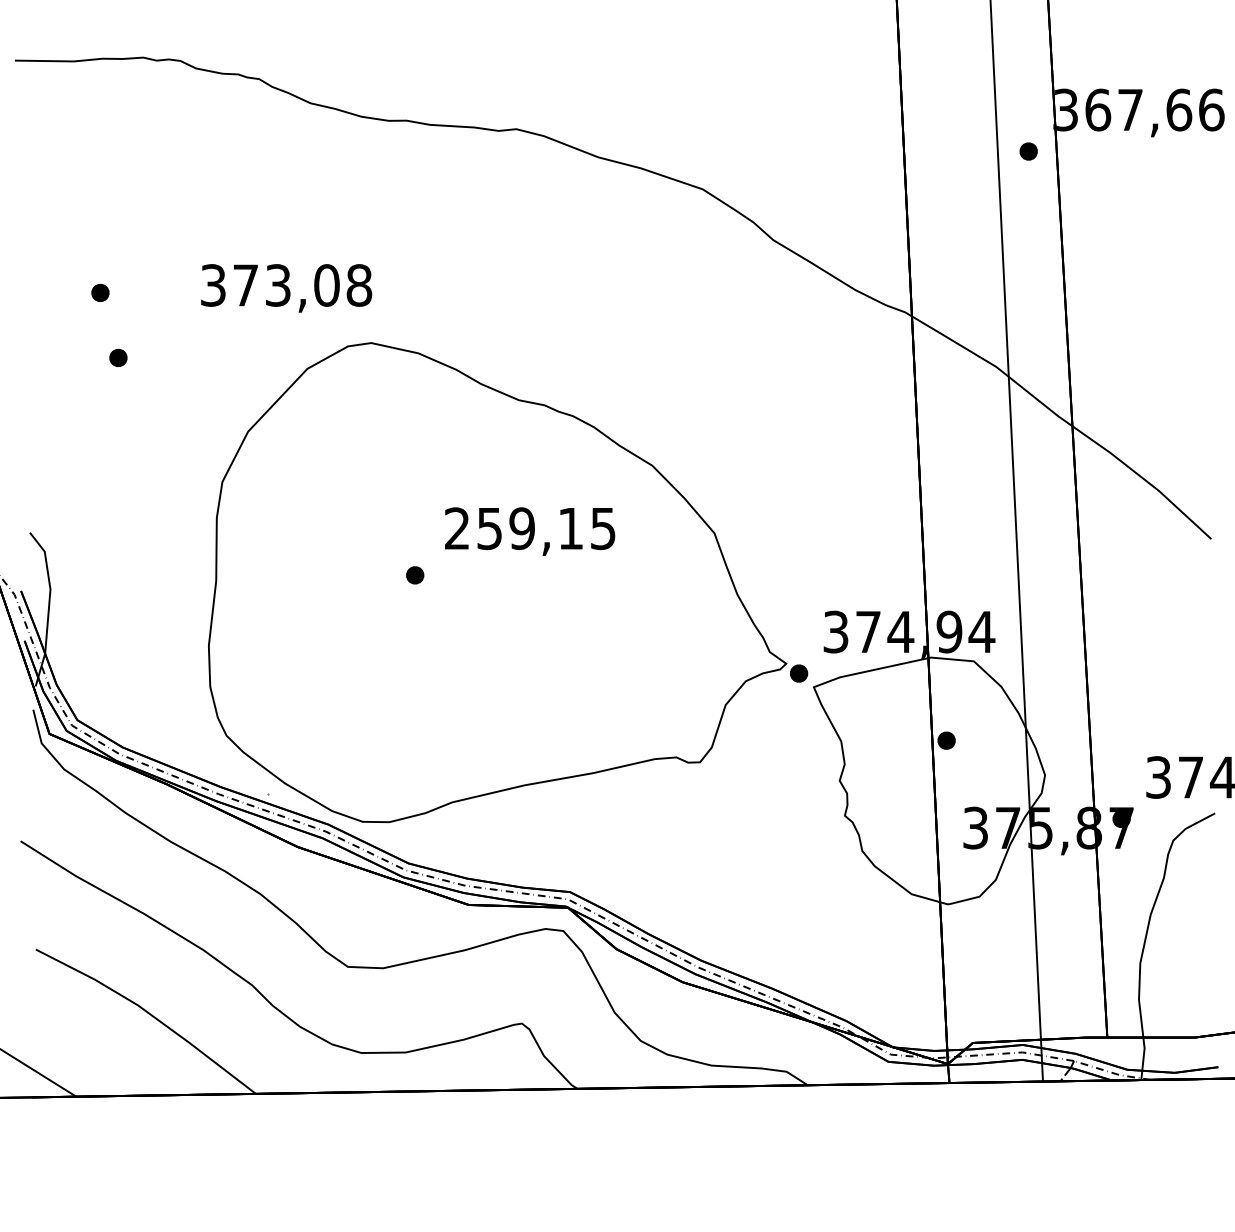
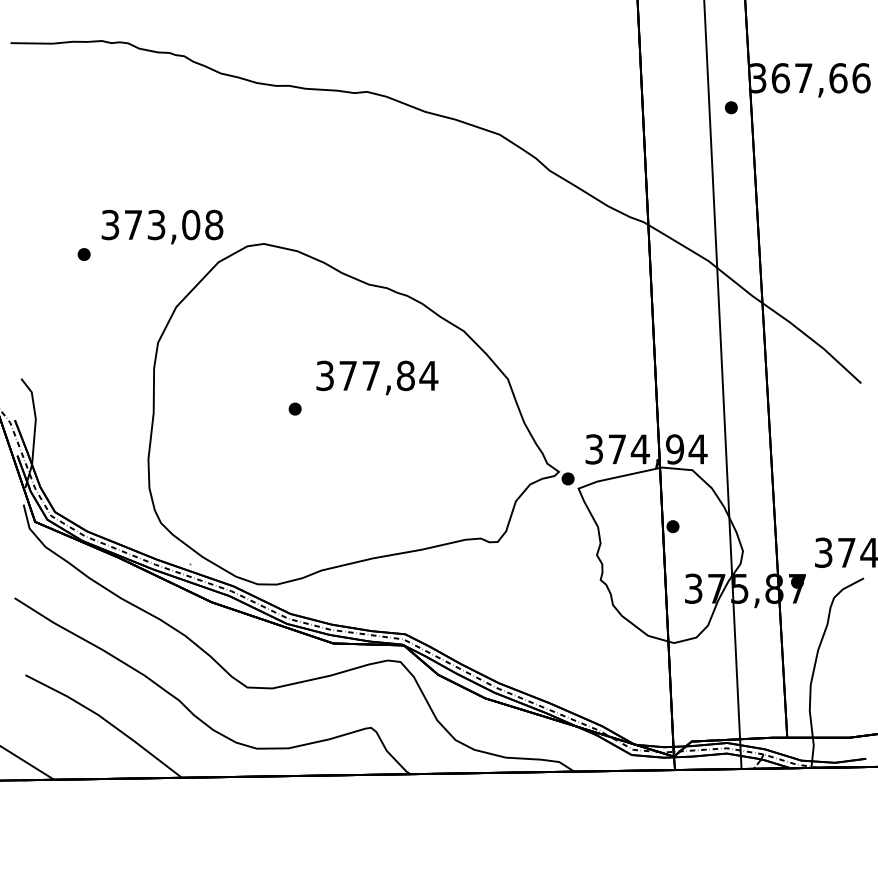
text: (286, 288) -> (162, 227), moved
part: (100, 292) -> (71, 207), removed
text: (530, 528) -> (377, 375), 259,15 -> 377,84

